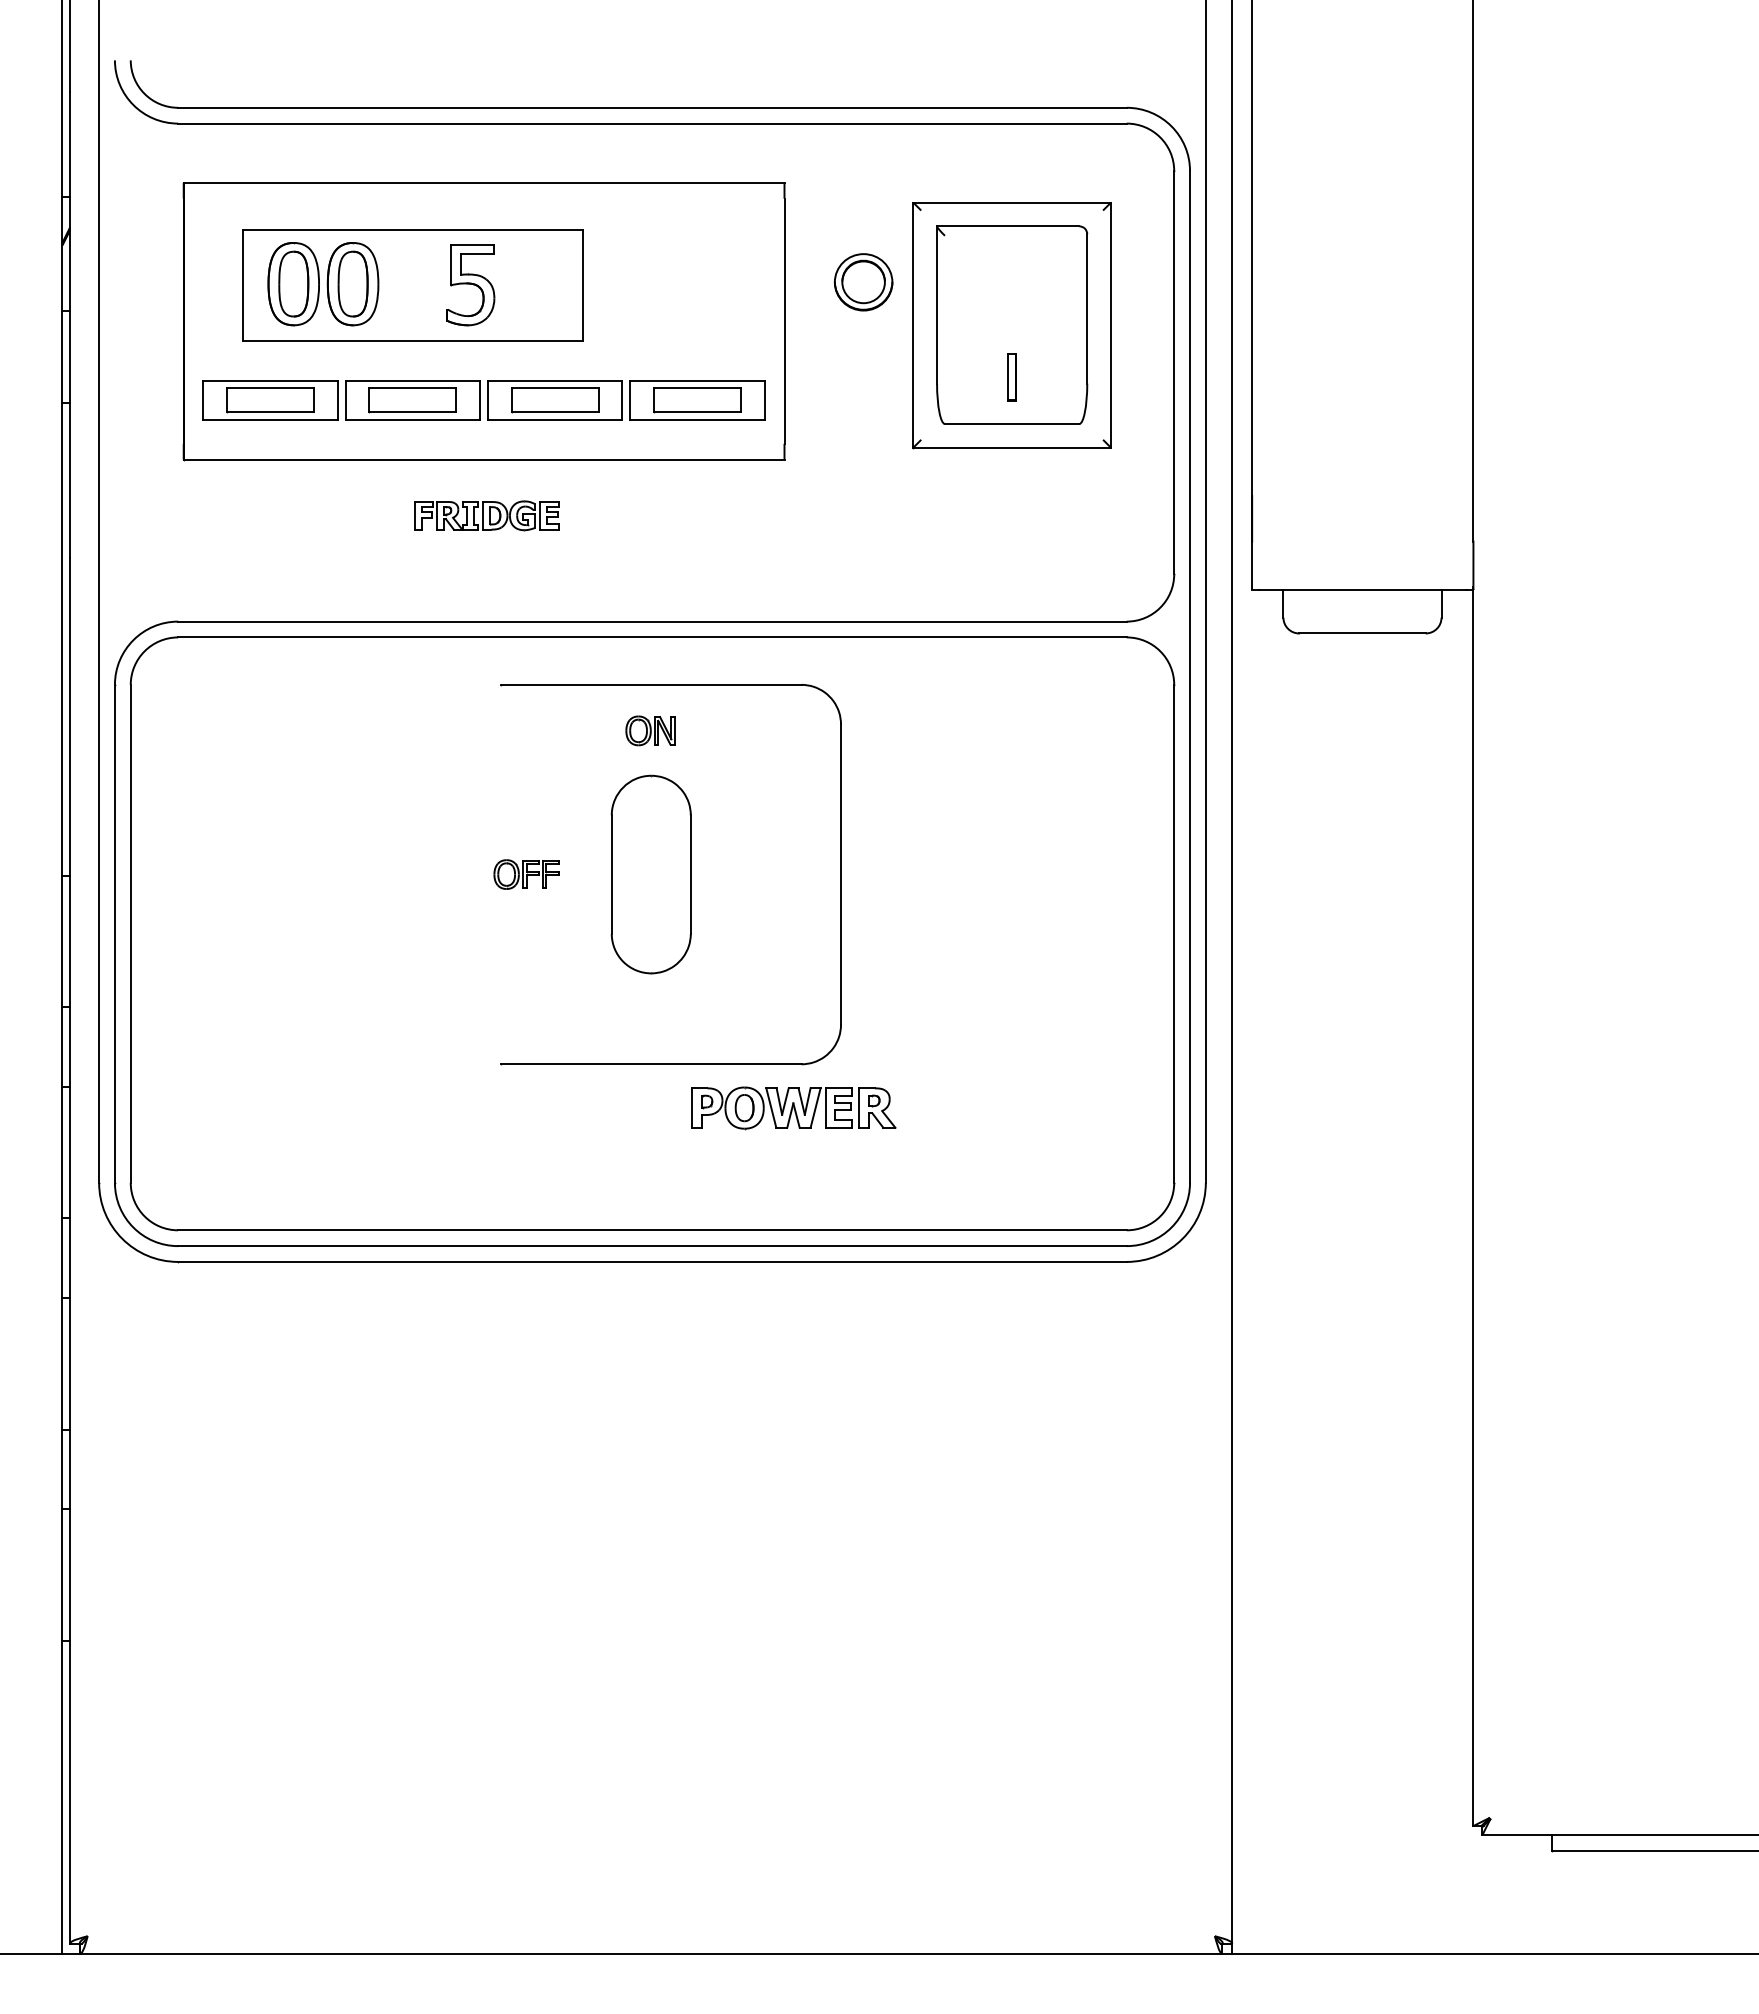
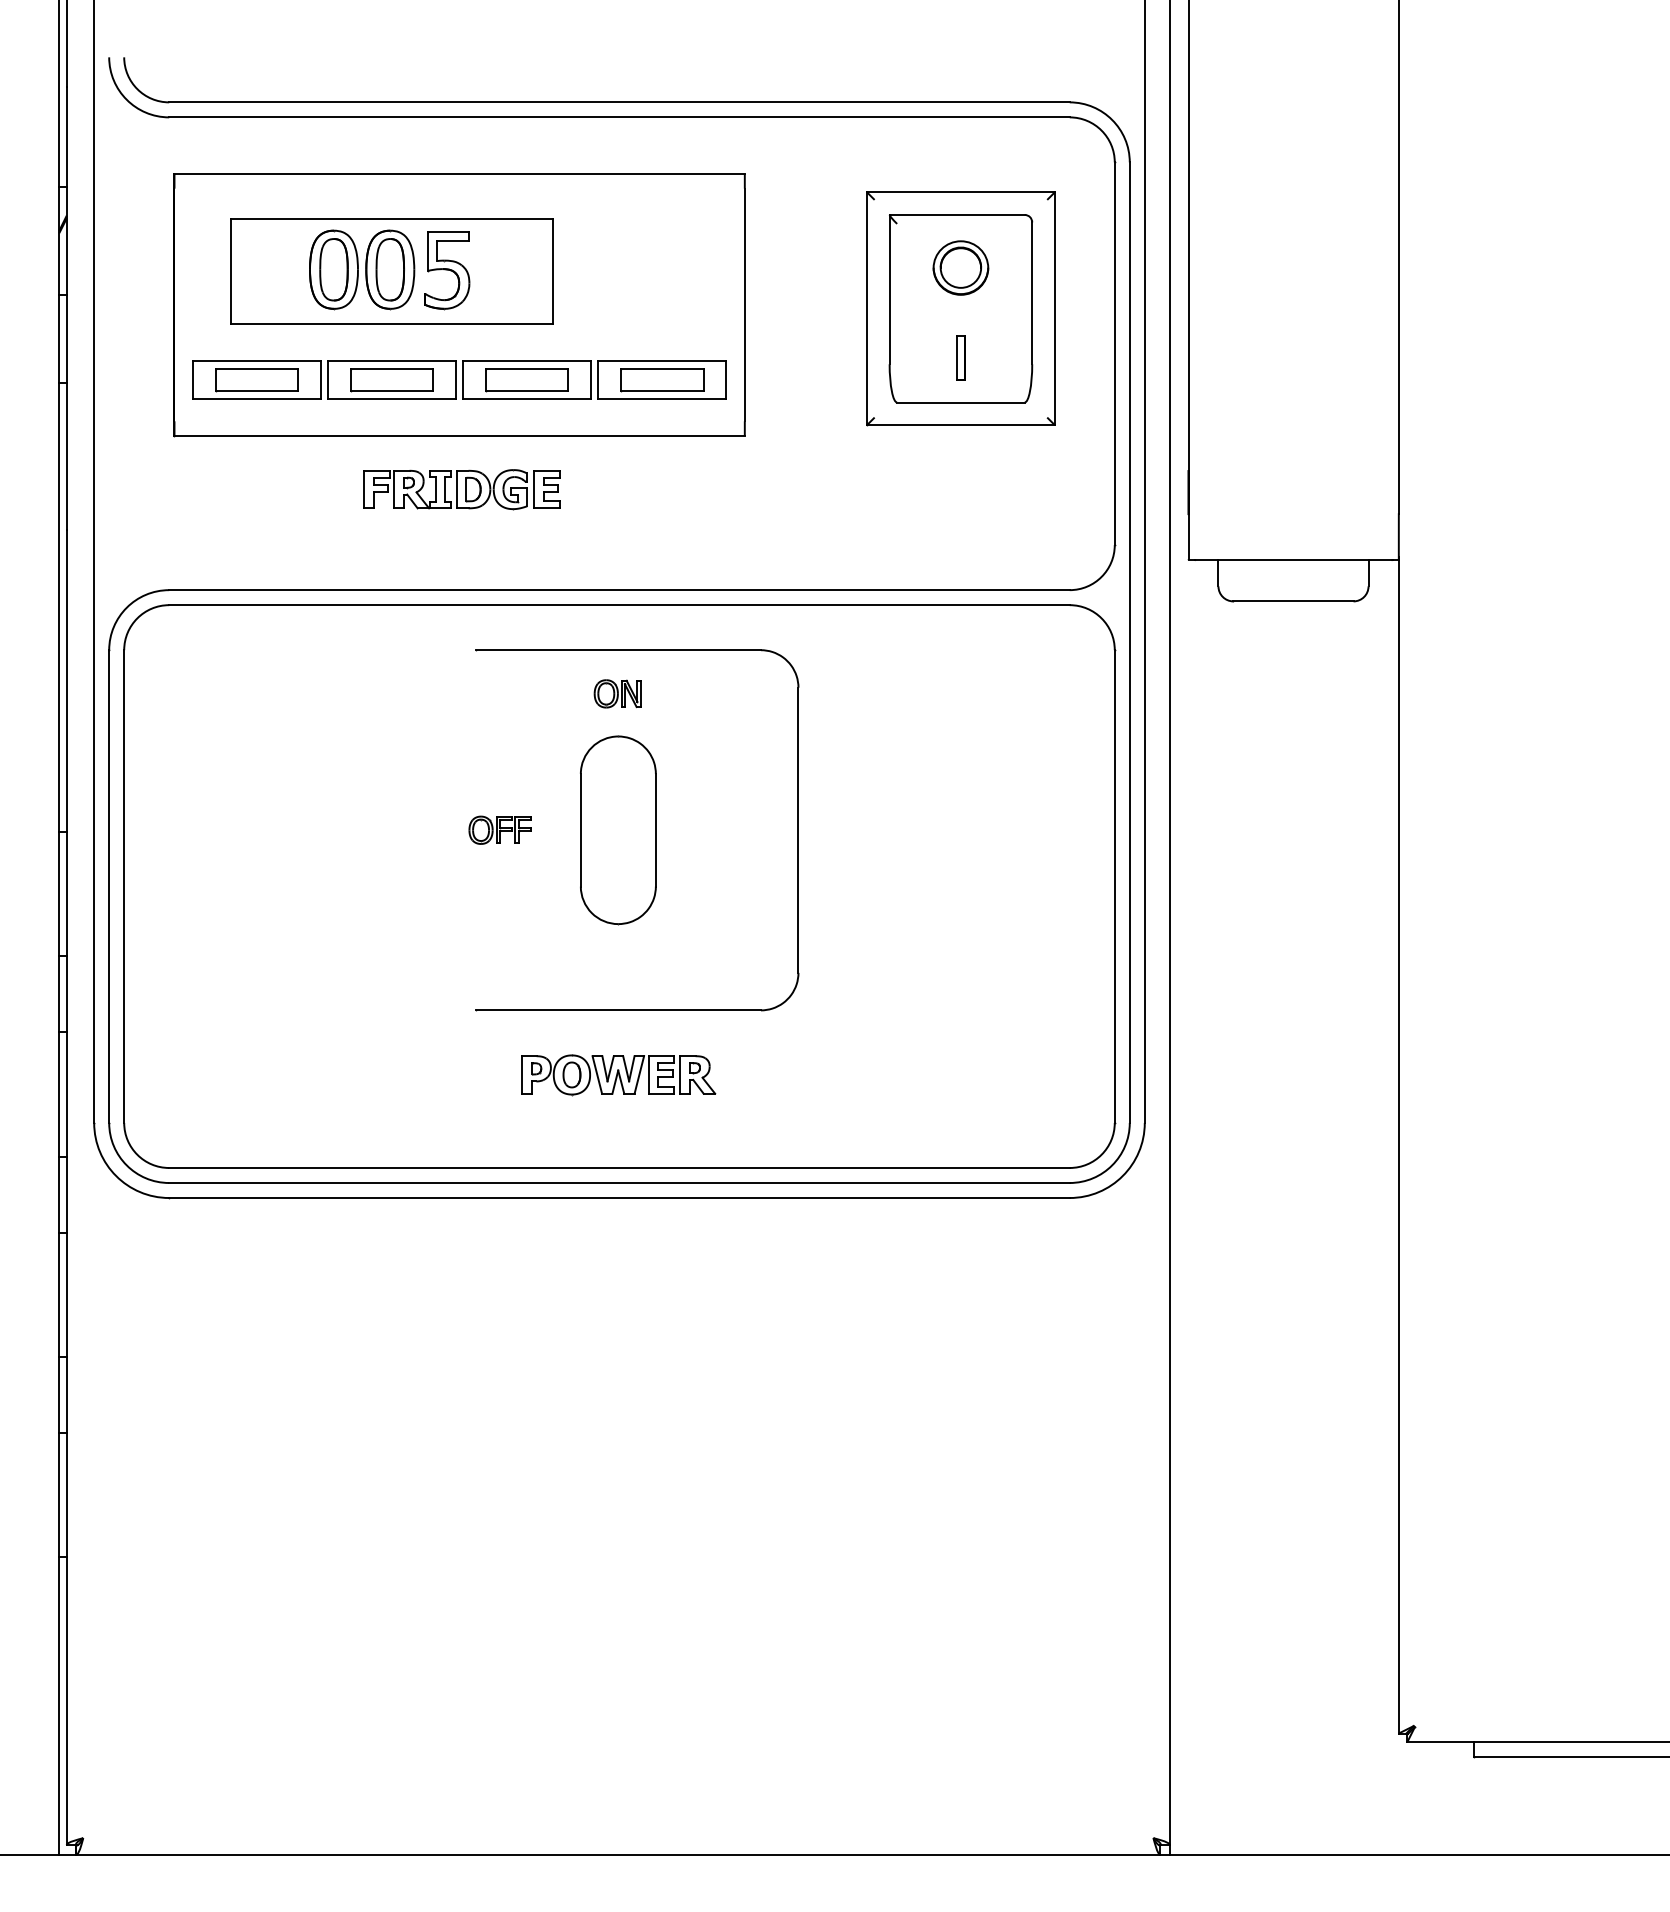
part: (863, 281) -> (960, 267), moved
part: (323, 283) -> (362, 269), moved
part: (486, 515) -> (461, 489), size x1.43
part: (793, 1108) -> (618, 1075), moved

